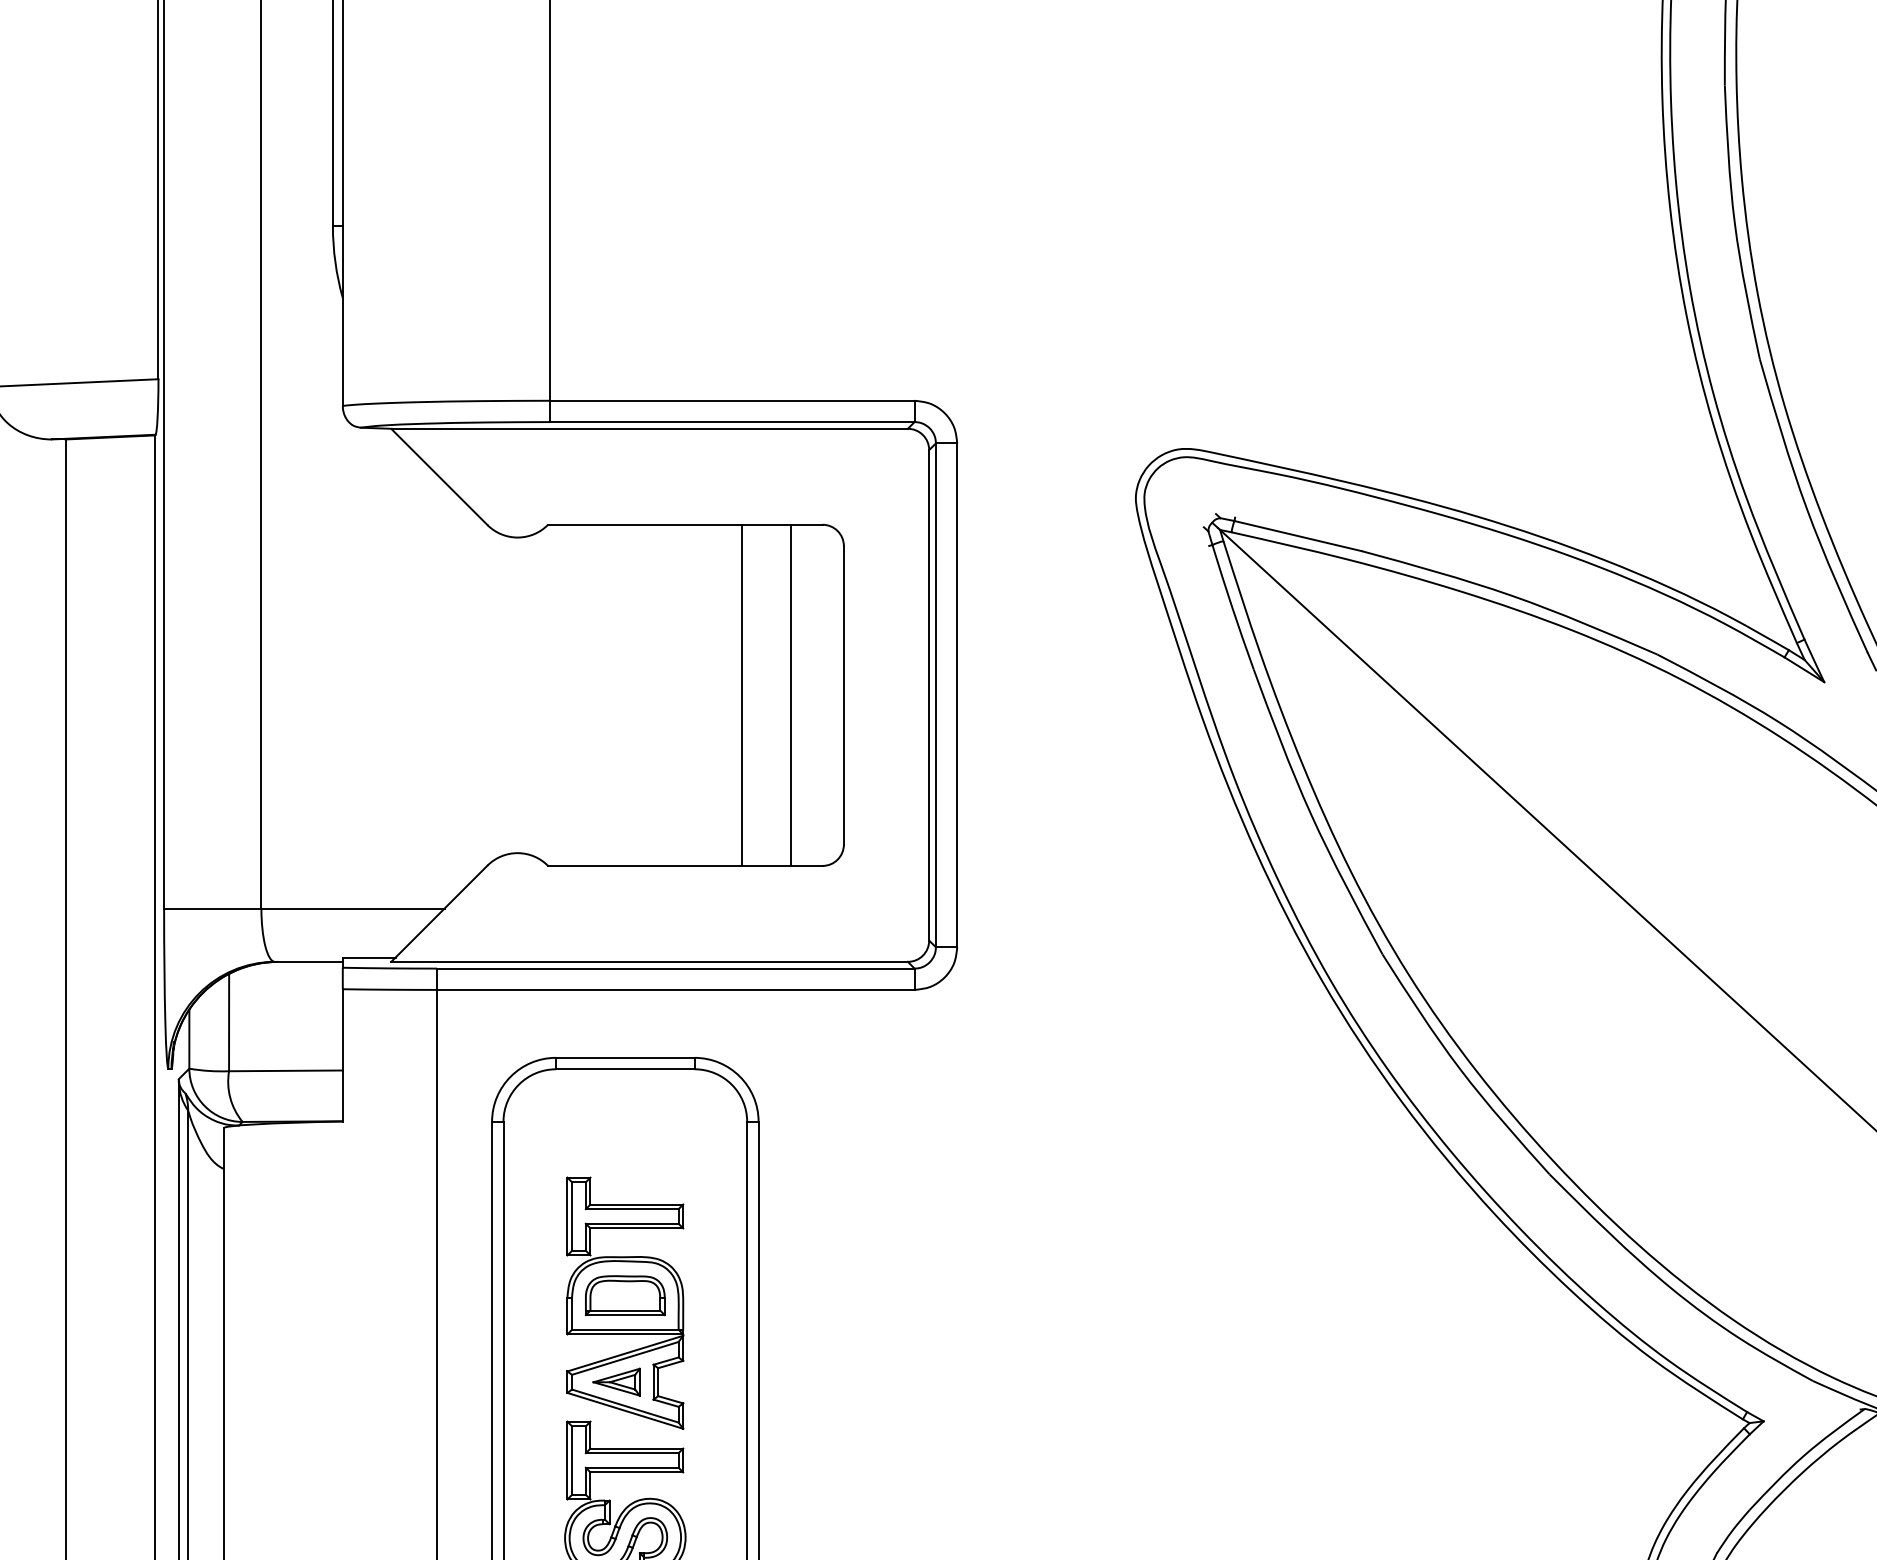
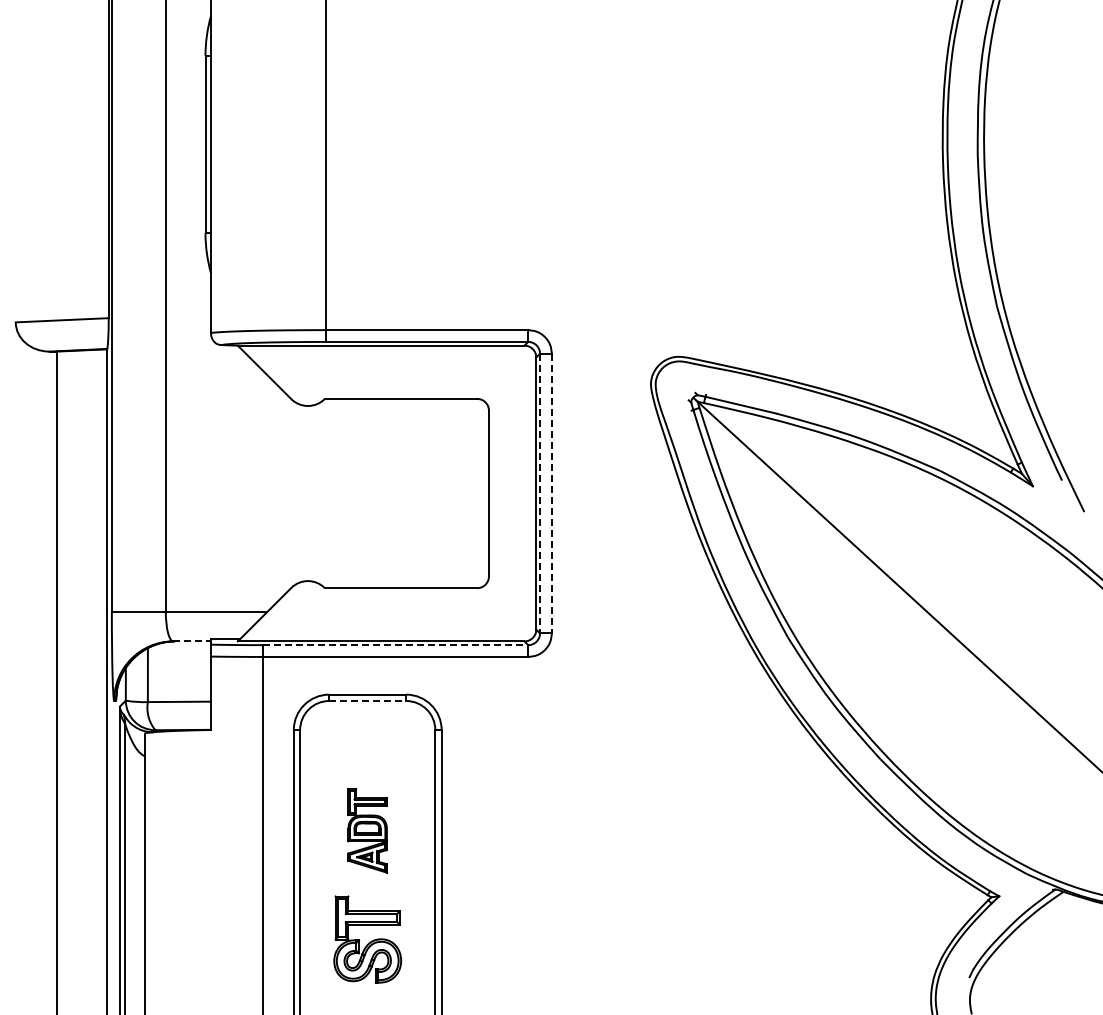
line: (742, 695) -> (432, 493), removed
line: (790, 695) -> (459, 493), removed
line: (936, 695) -> (540, 493), solid -> dashed
line: (956, 695) -> (551, 493), solid -> dashed
line: (309, 962) -> (192, 641), solid -> dashed
line: (677, 969) -> (396, 645), solid -> dashed
line: (626, 1070) -> (368, 701), solid -> dashed
part: (624, 1302) -> (367, 830), size x0.6

